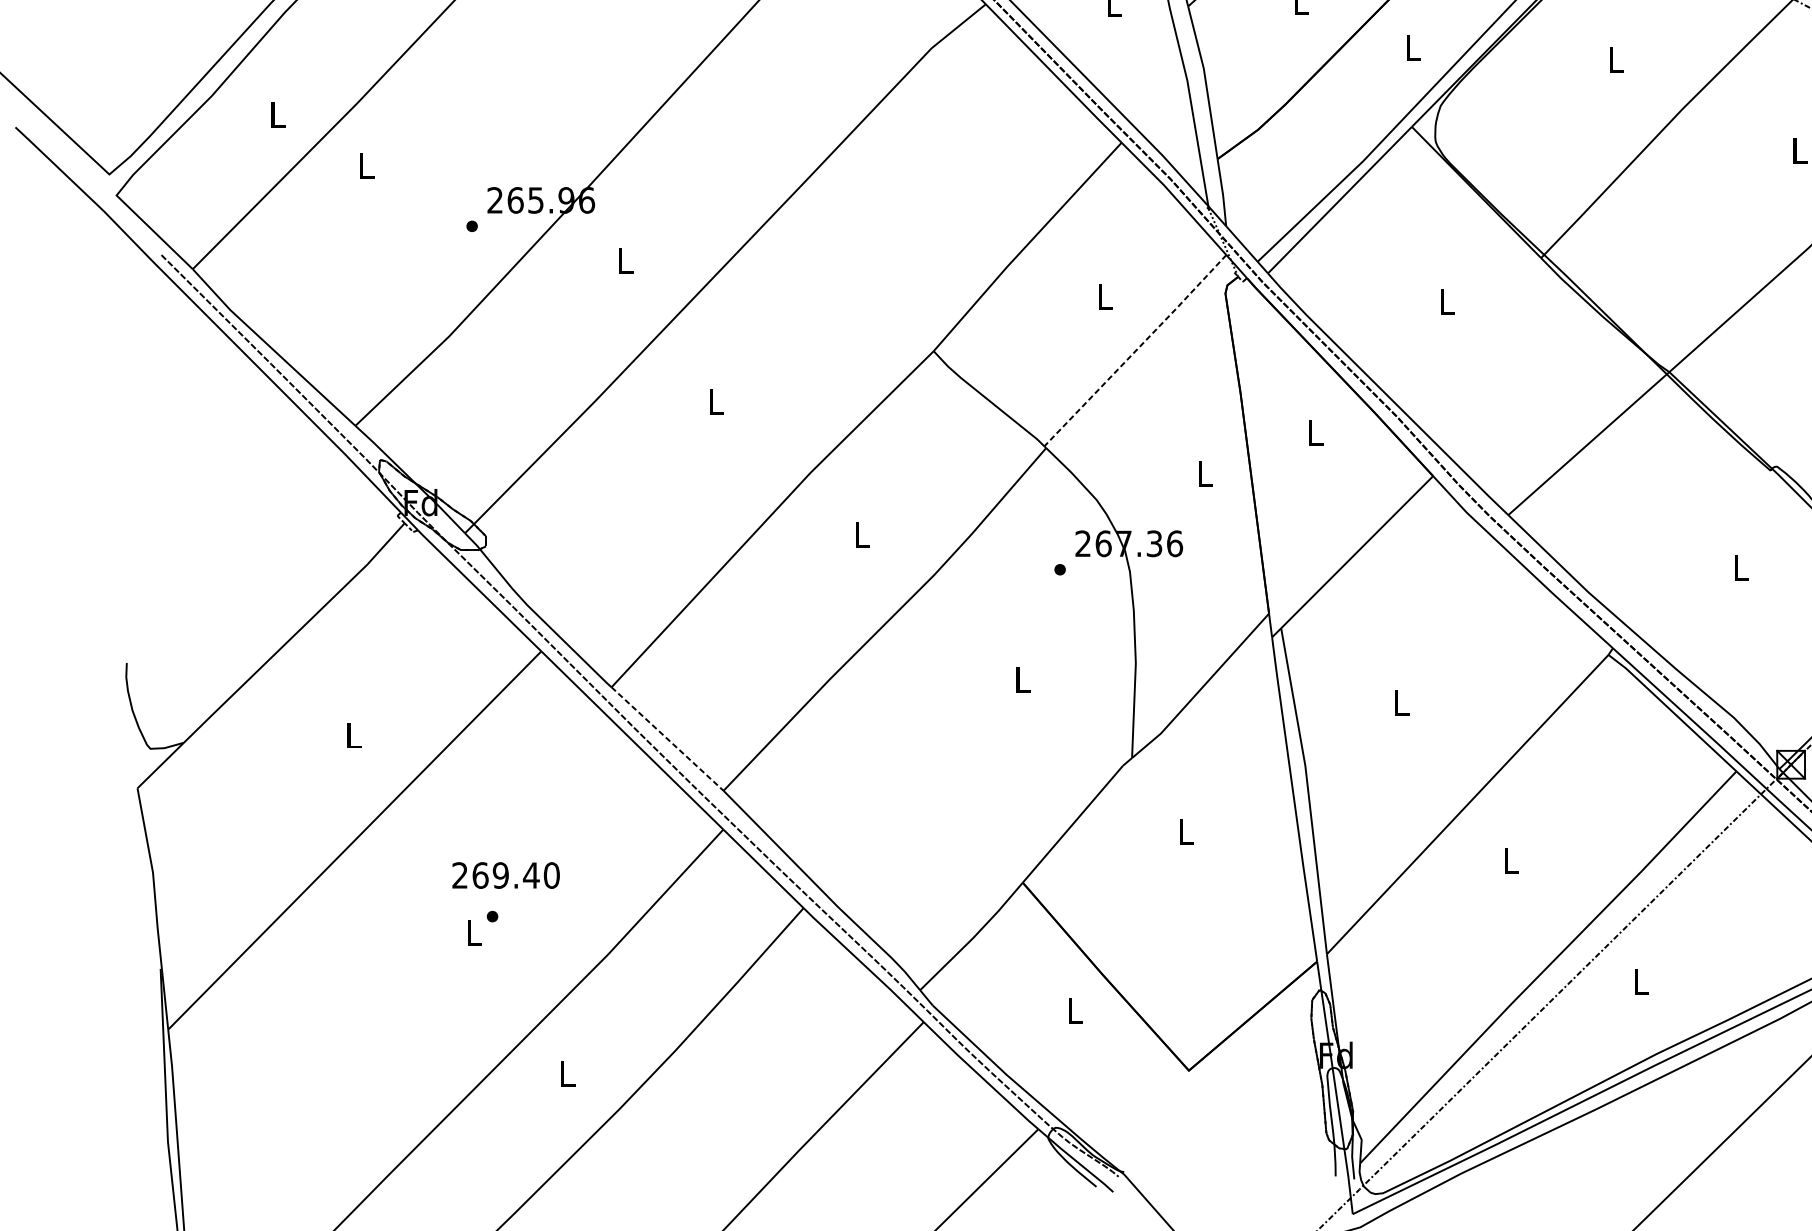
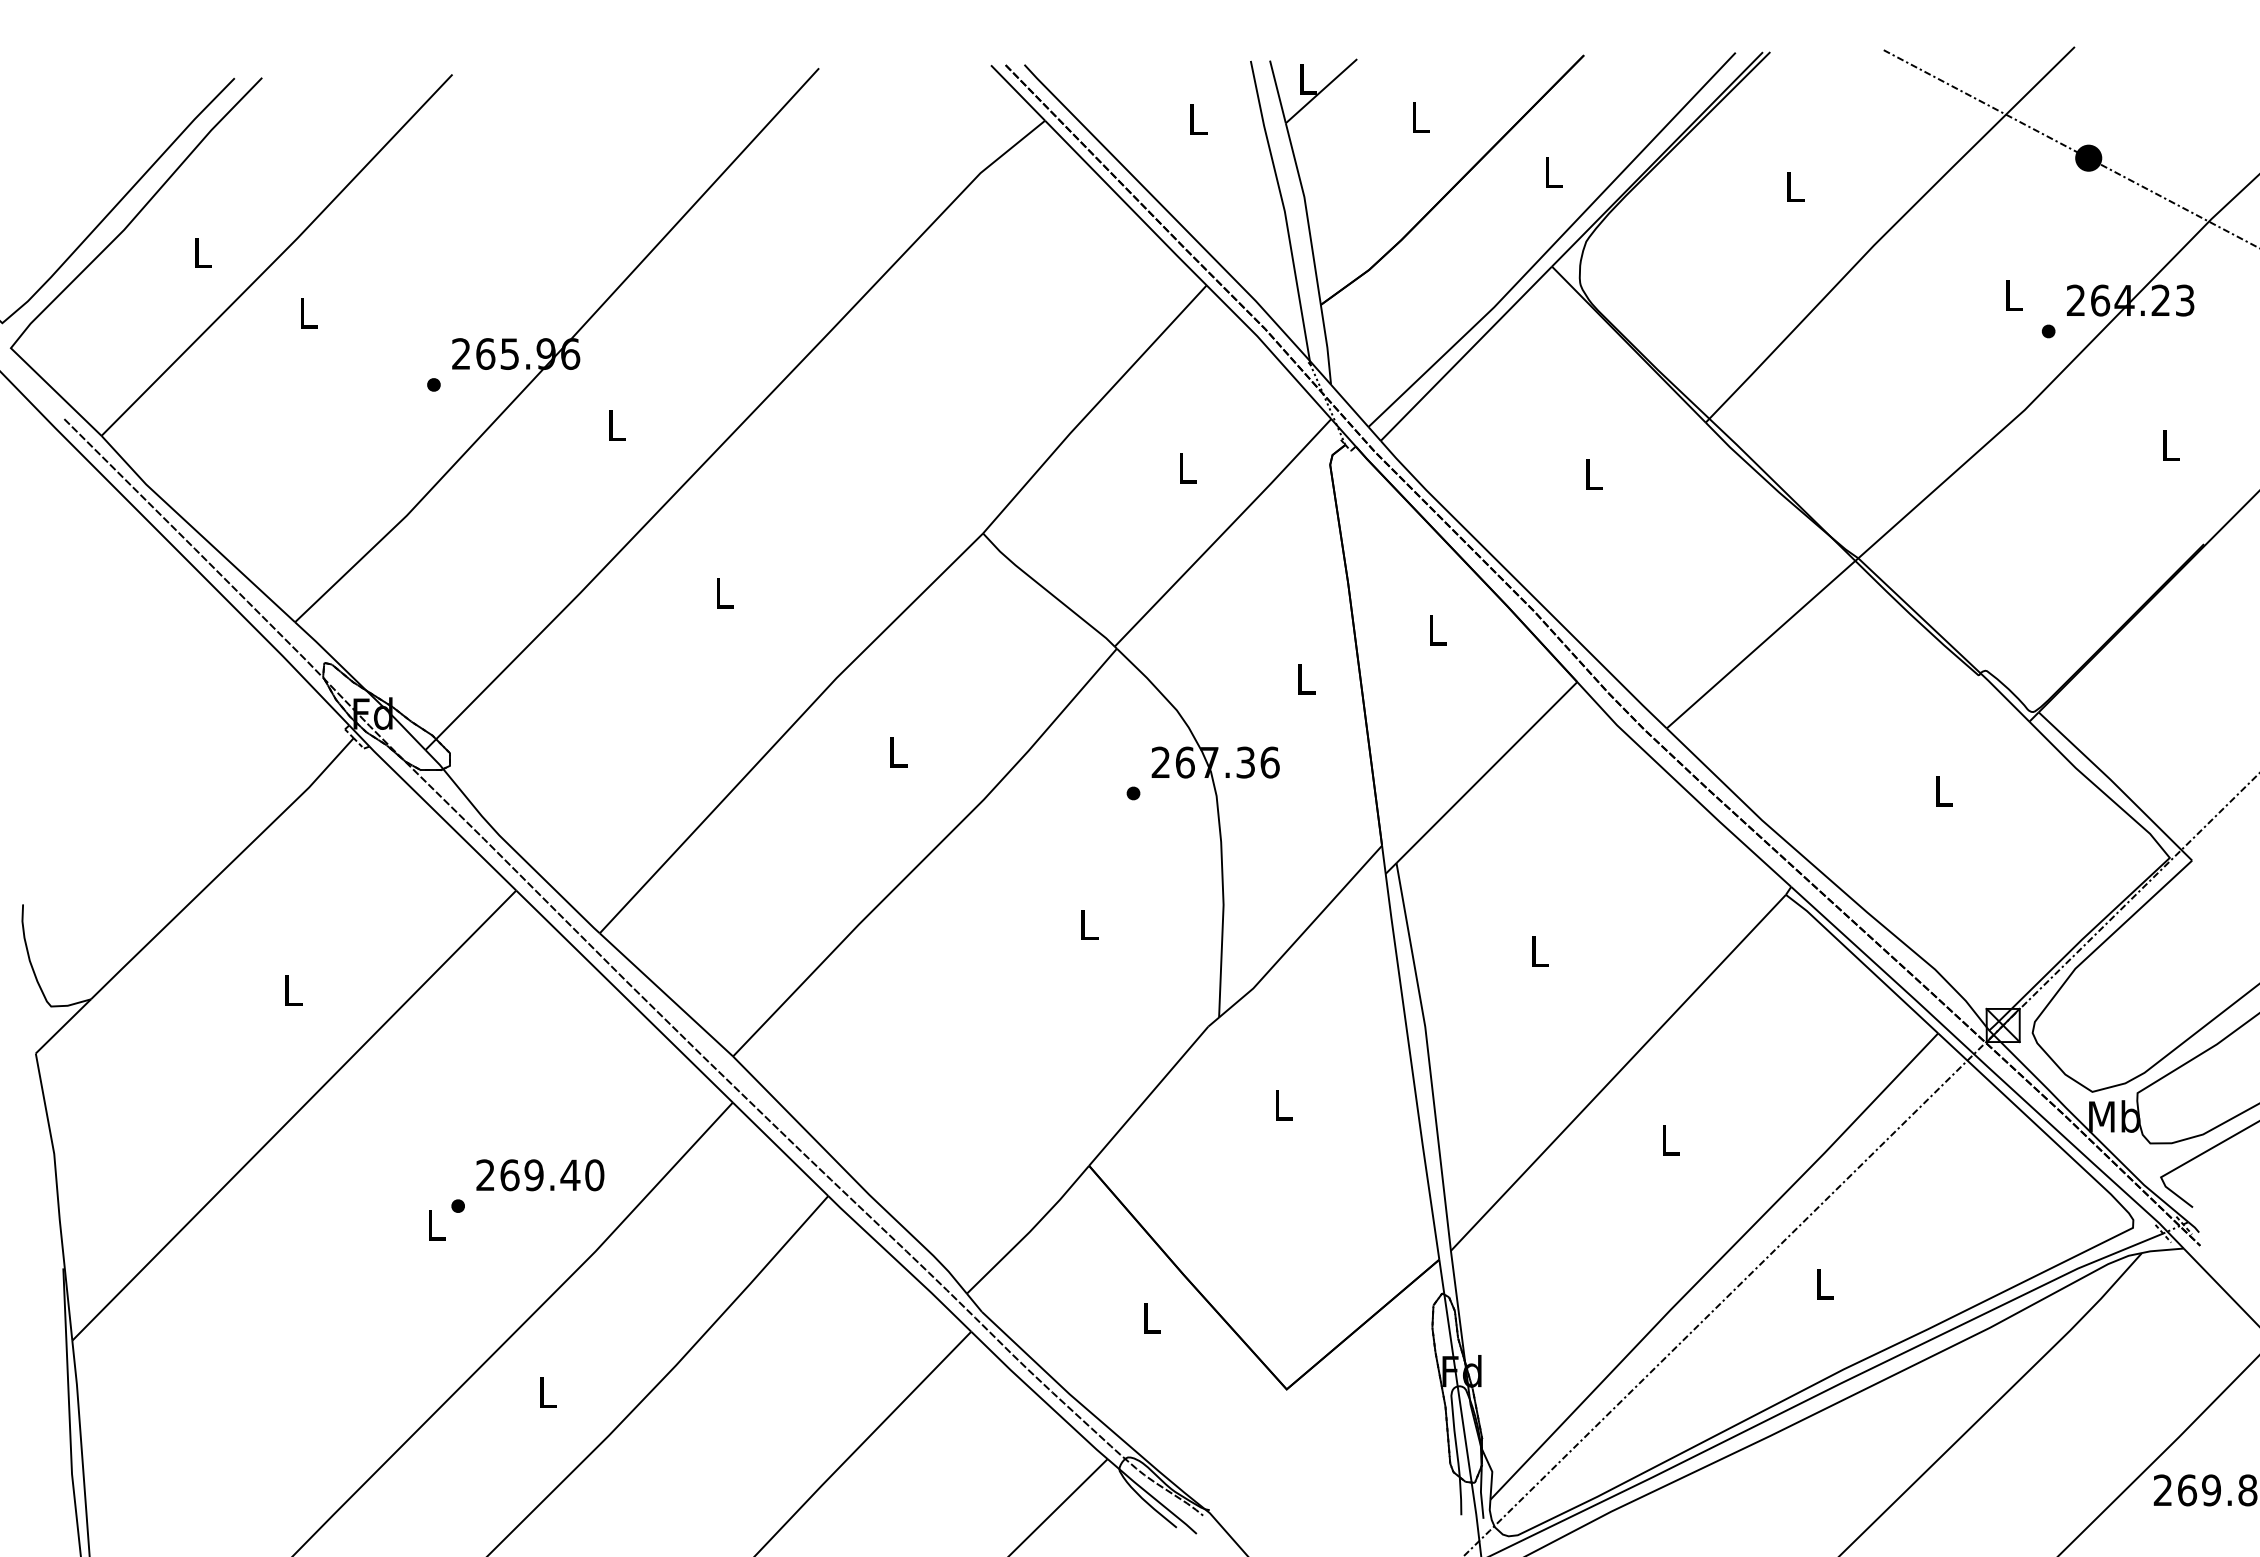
line: (1136, 350) -> (1224, 532), dashed -> solid
line: (667, 738) -> (666, 994), dashed -> solid
text: (506, 875) -> (540, 1175), moved

